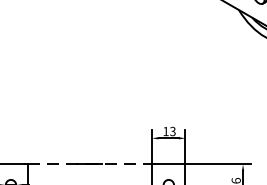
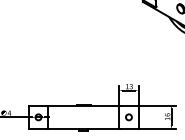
line: (89, 164) -> (83, 105), dashed -> solid

